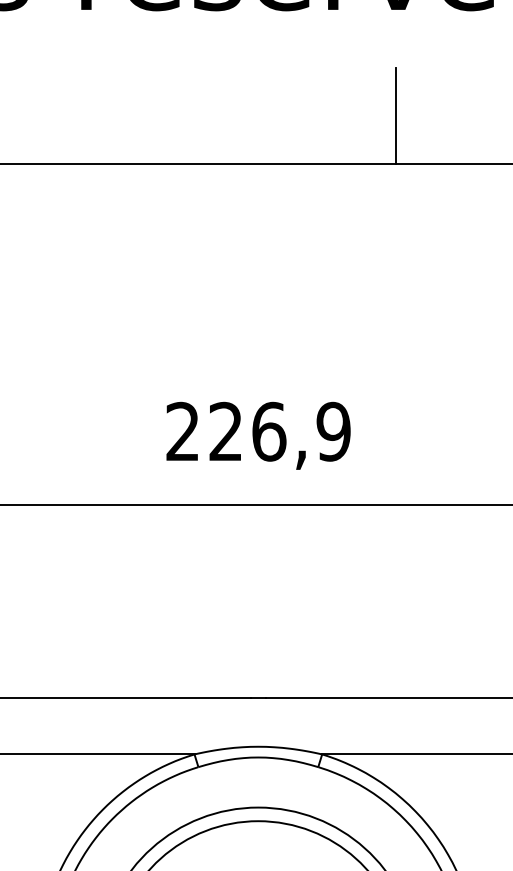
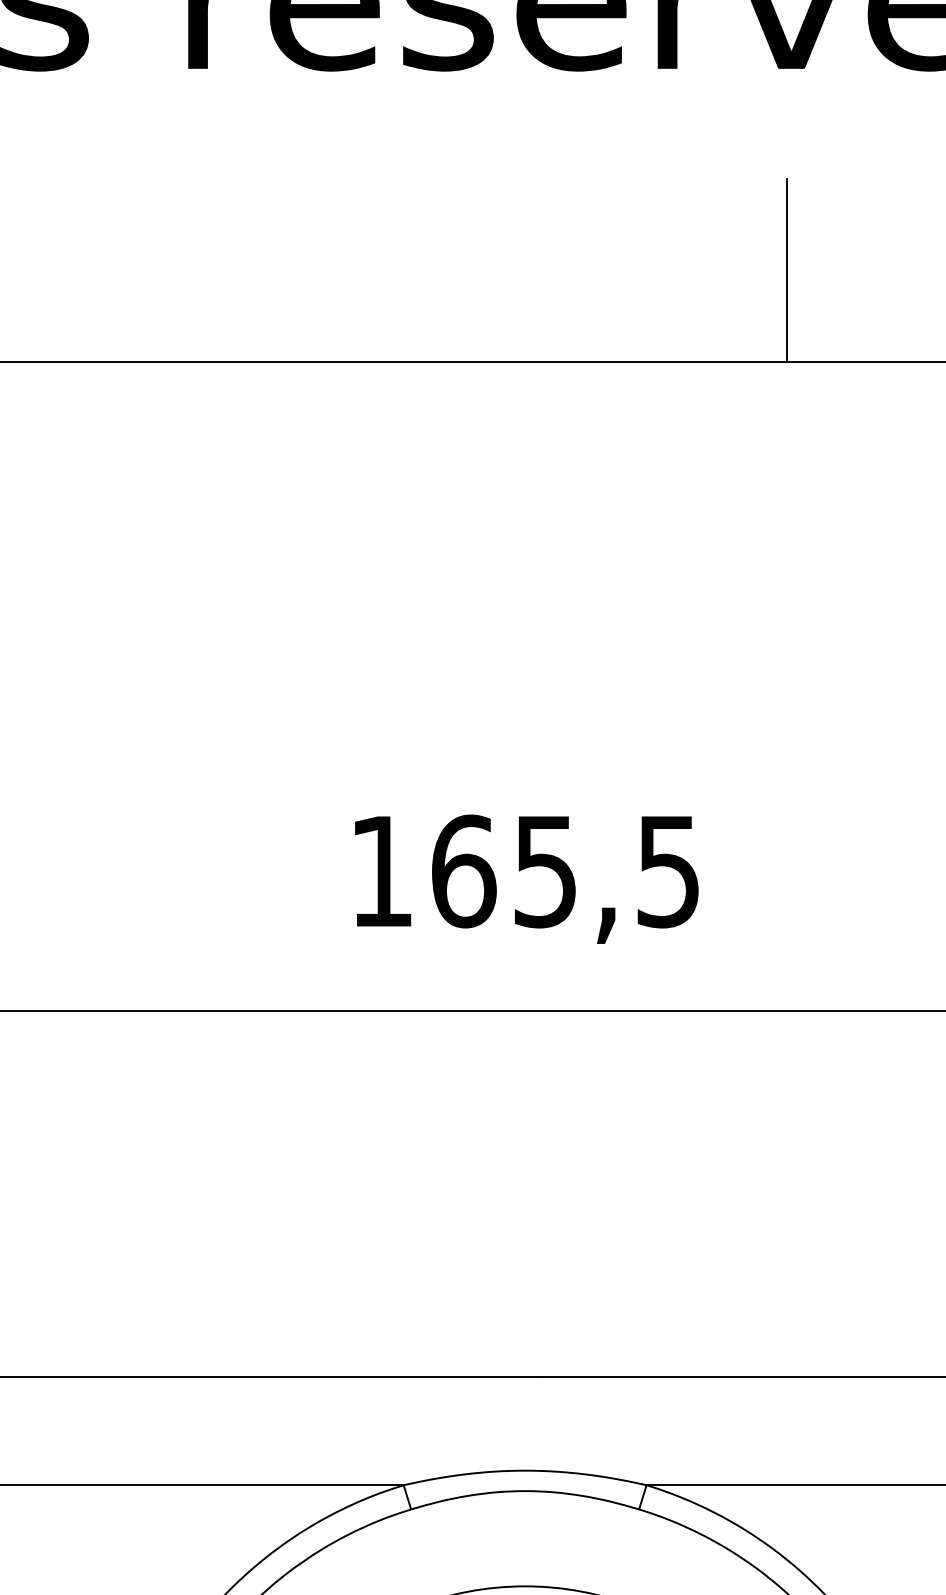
text: (258, 431) -> (525, 870), 226,9 -> 165,5

